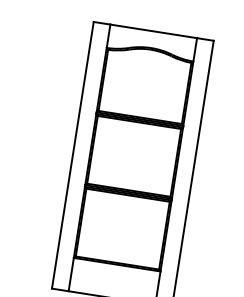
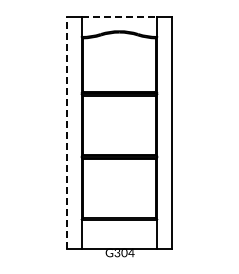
line: (153, 31) -> (119, 16), solid -> dashed
line: (73, 155) -> (67, 132), solid -> dashed

